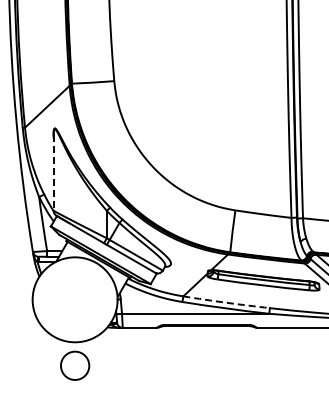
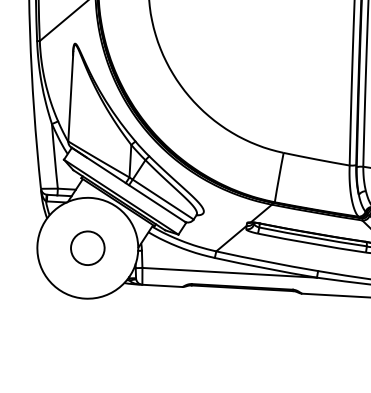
line: (53, 173) -> (70, 97), dashed -> solid
arc: (226, 302) -> (267, 261), dashed -> solid
circle: (75, 365) -> (88, 247), moved

